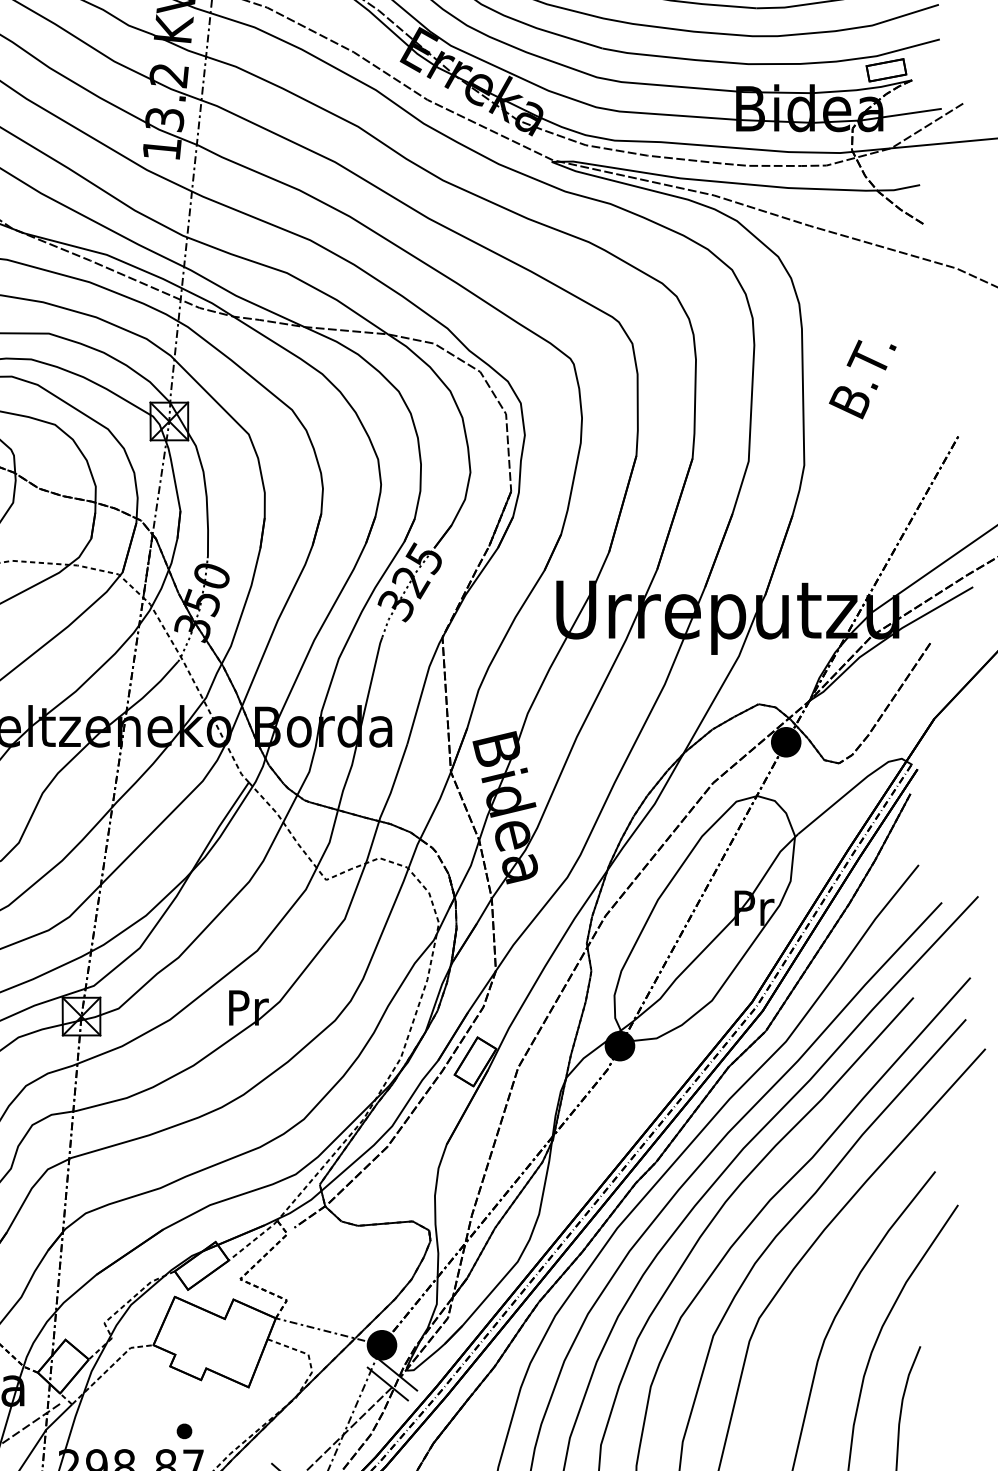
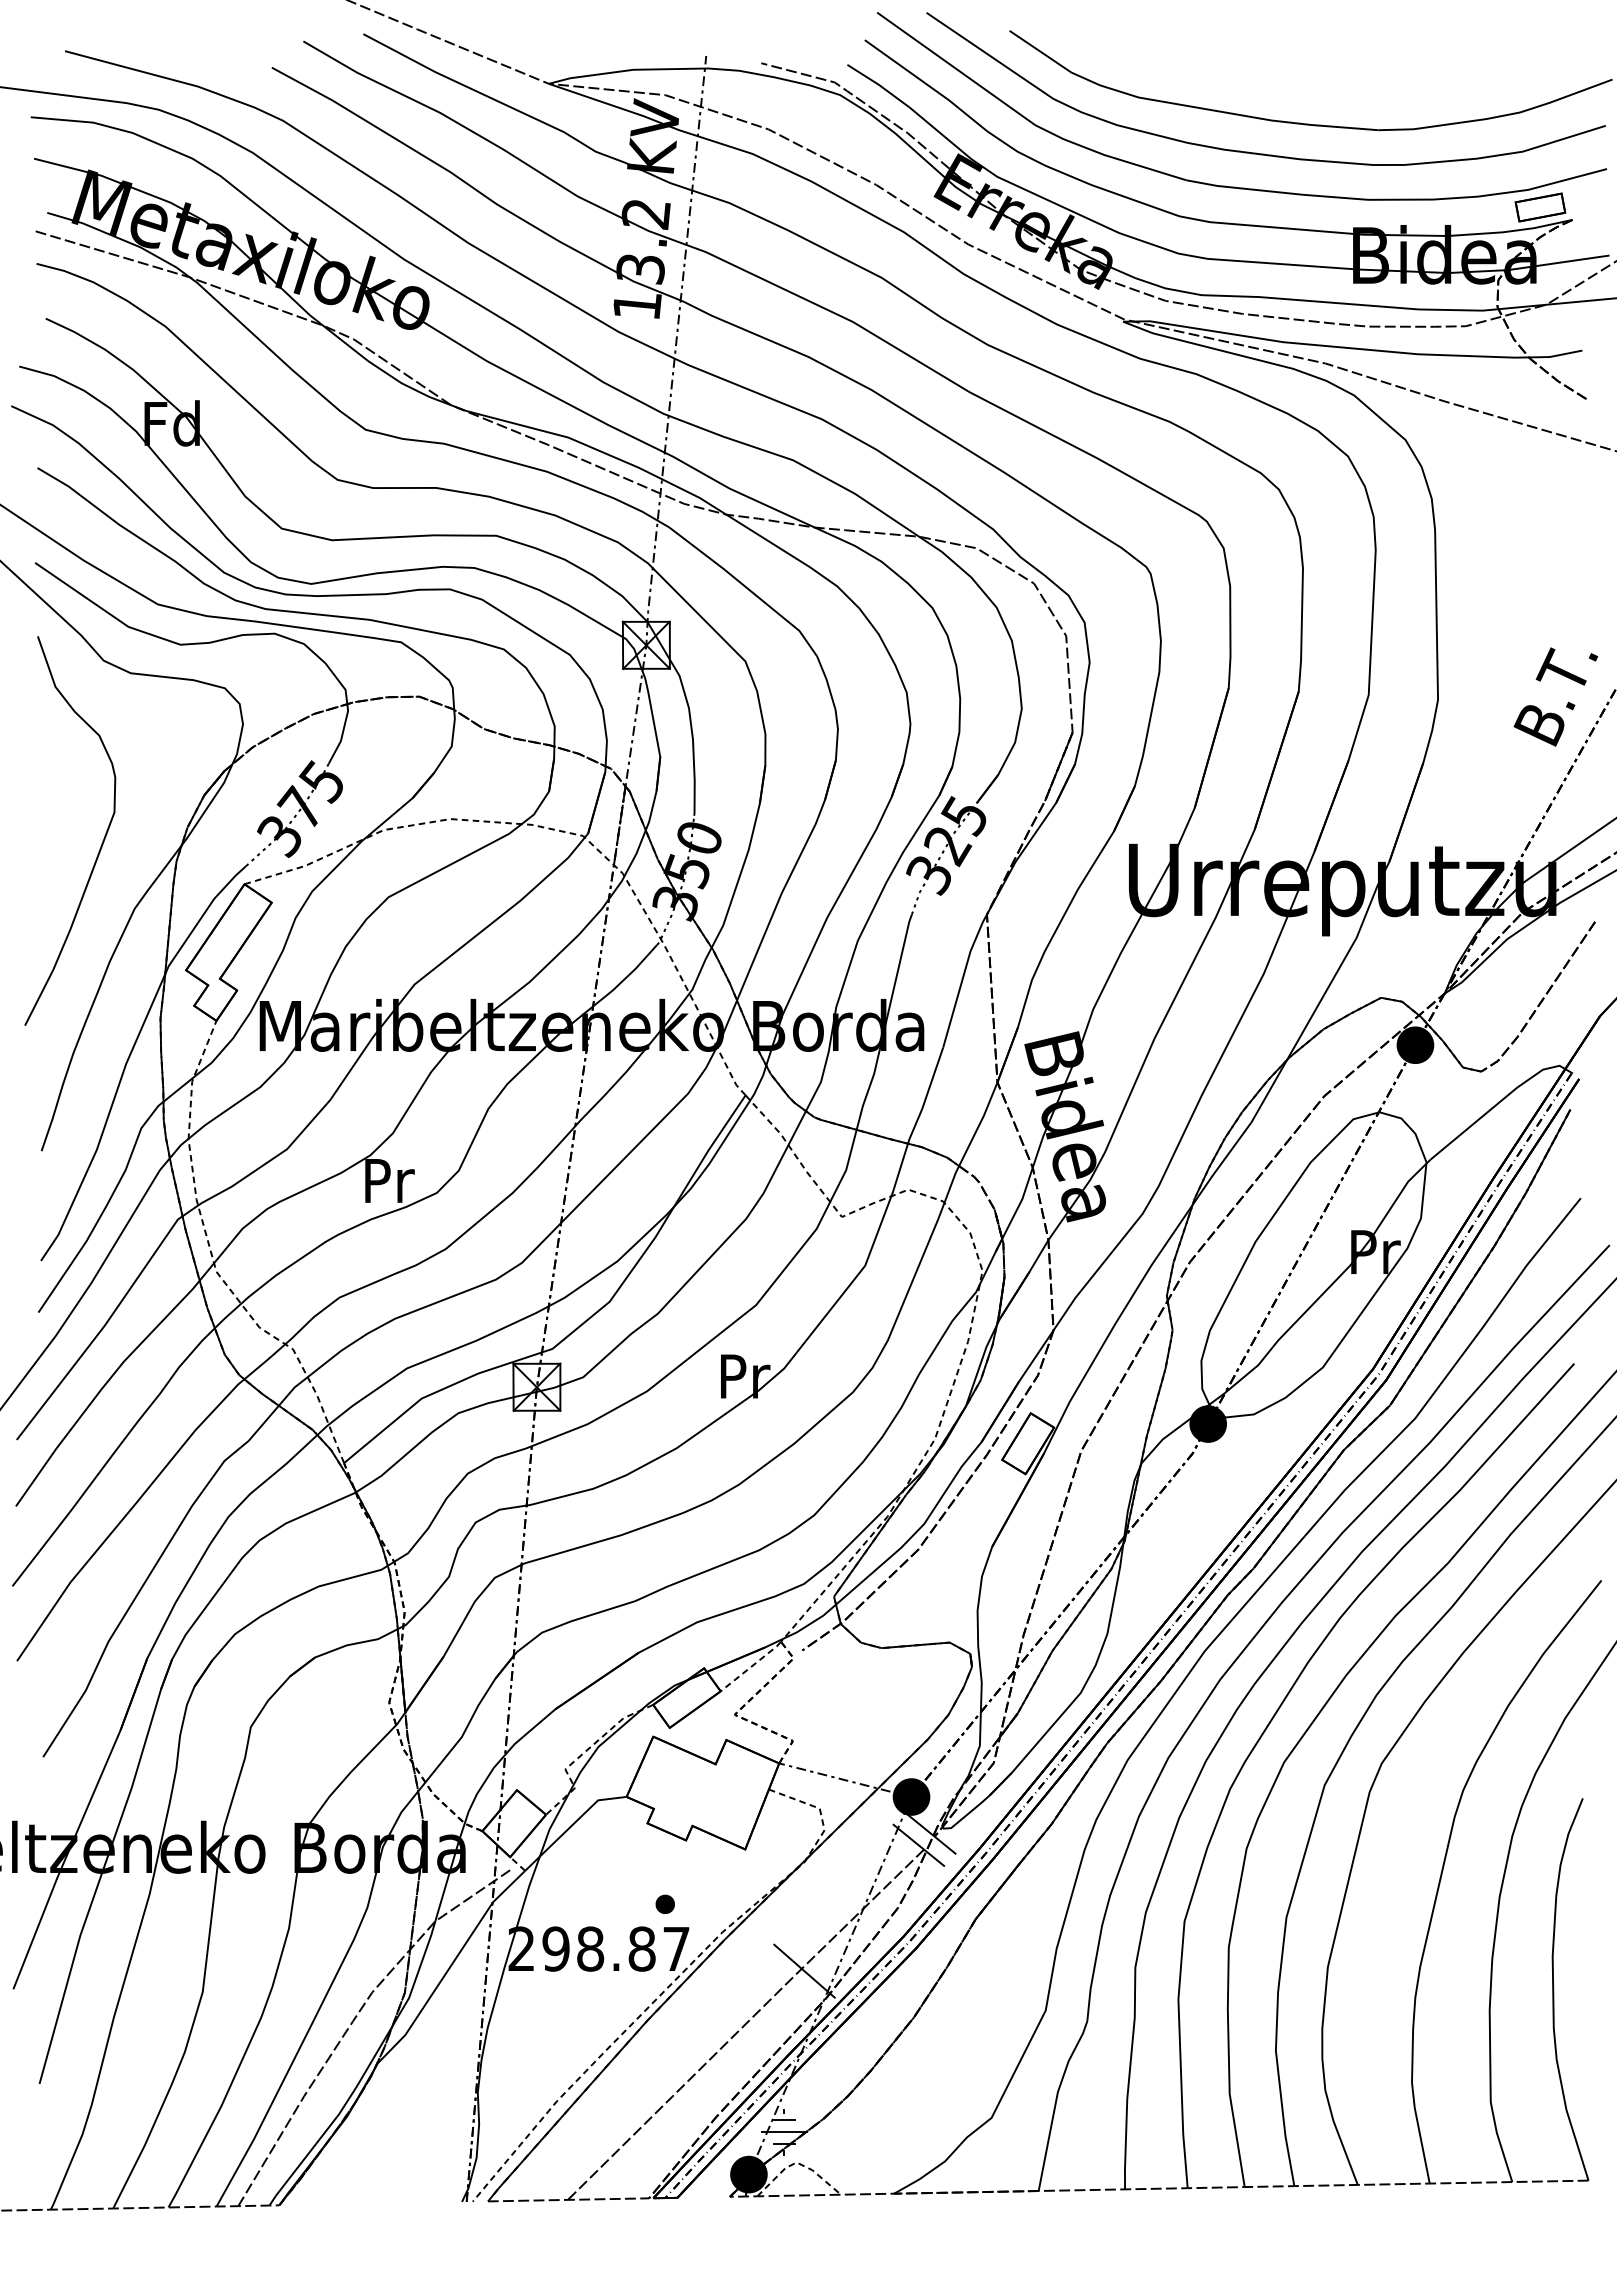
text: (862, 379) -> (1555, 696), moved
line: (109, 1368) -> (571, 1825), dashed -> solid

